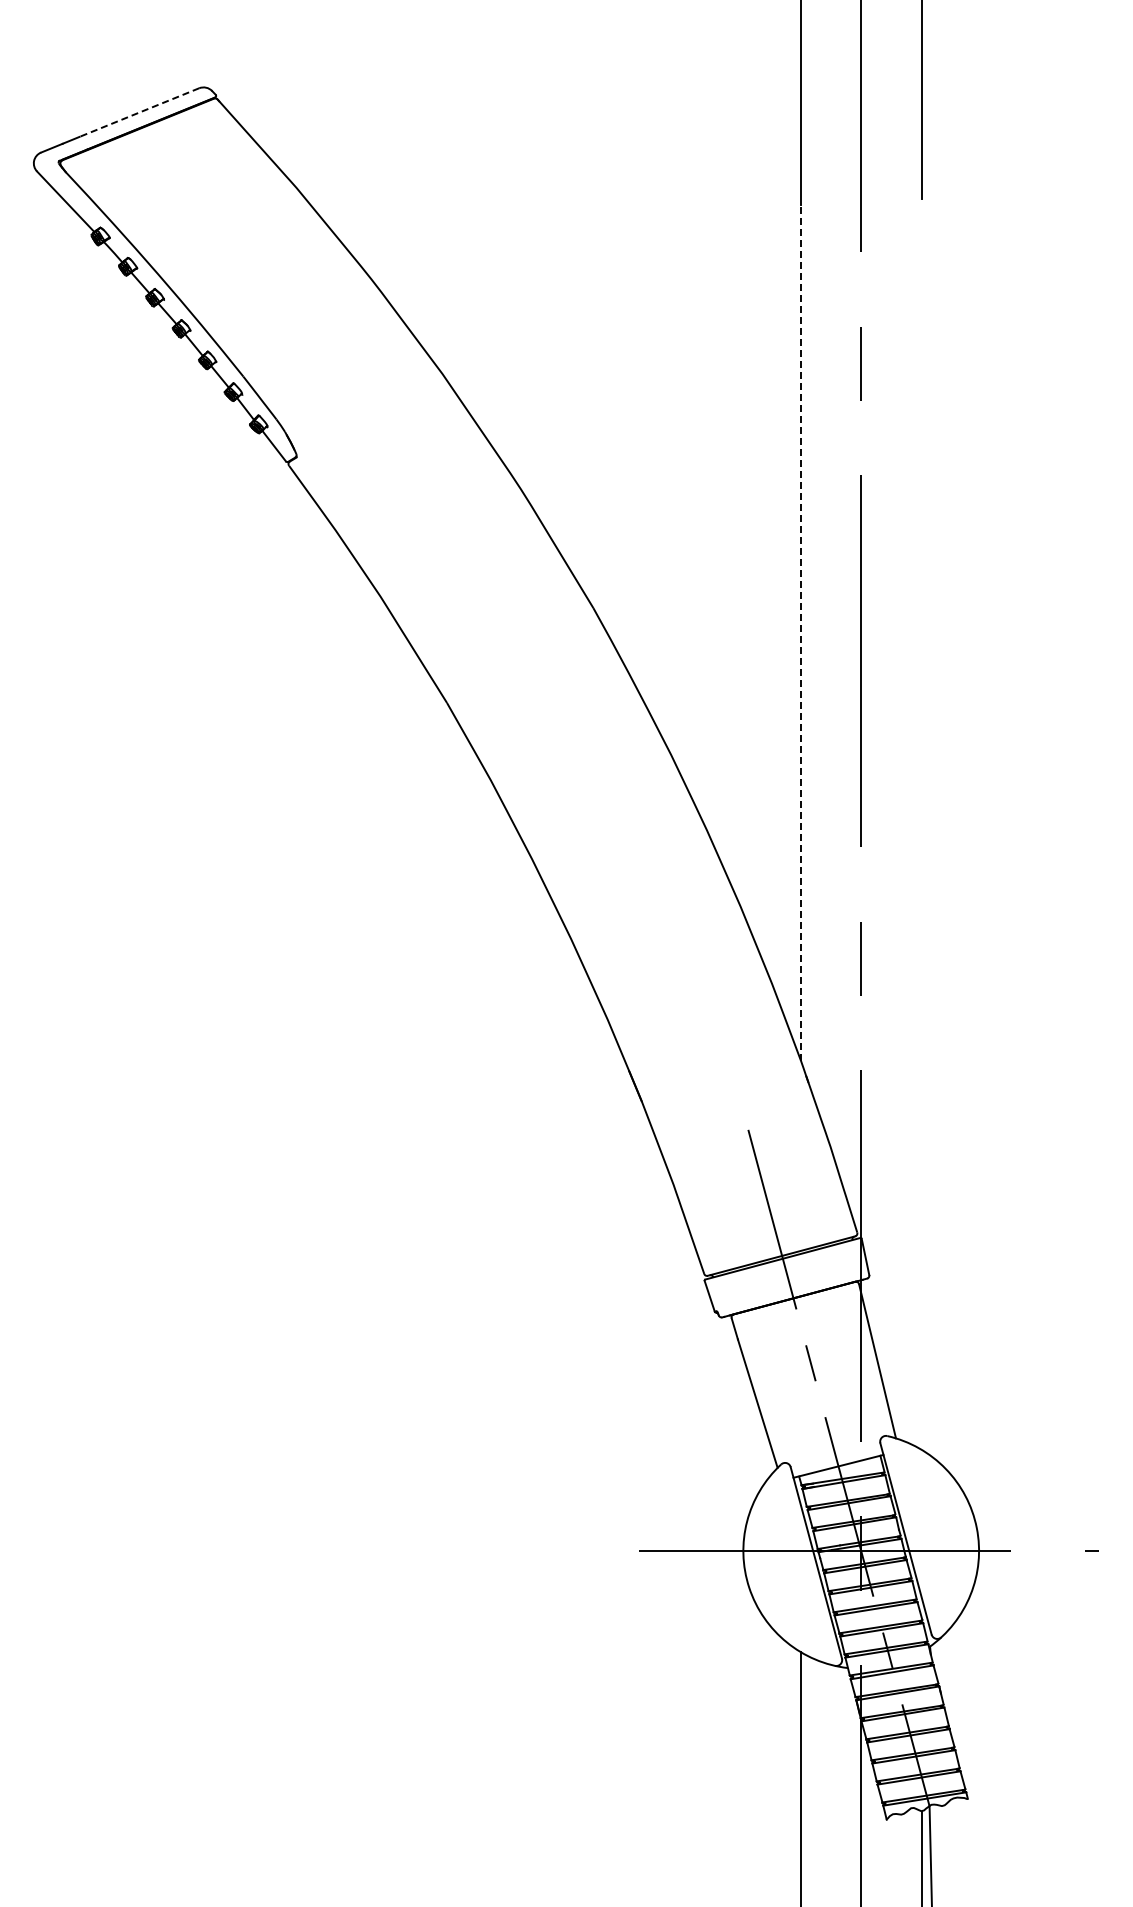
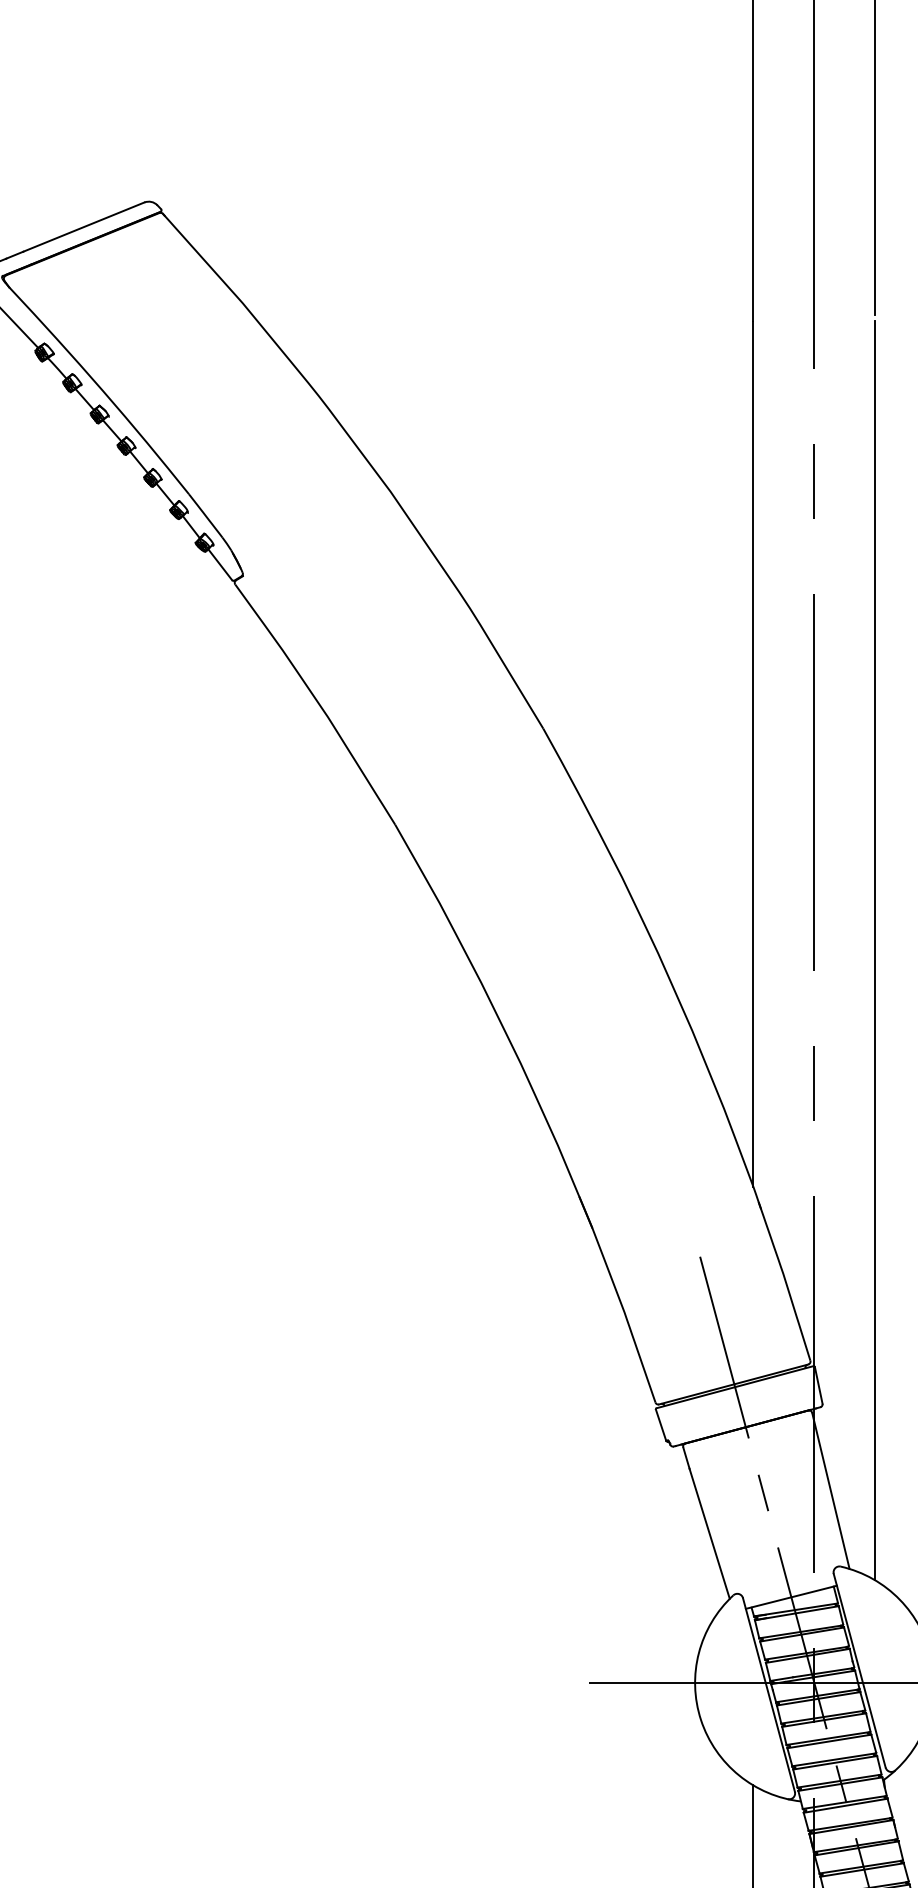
line: (139, 112) -> (83, 227), dashed -> solid
line: (800, 634) -> (752, 755), dashed -> solid
line: (921, 826) -> (875, 949), added

